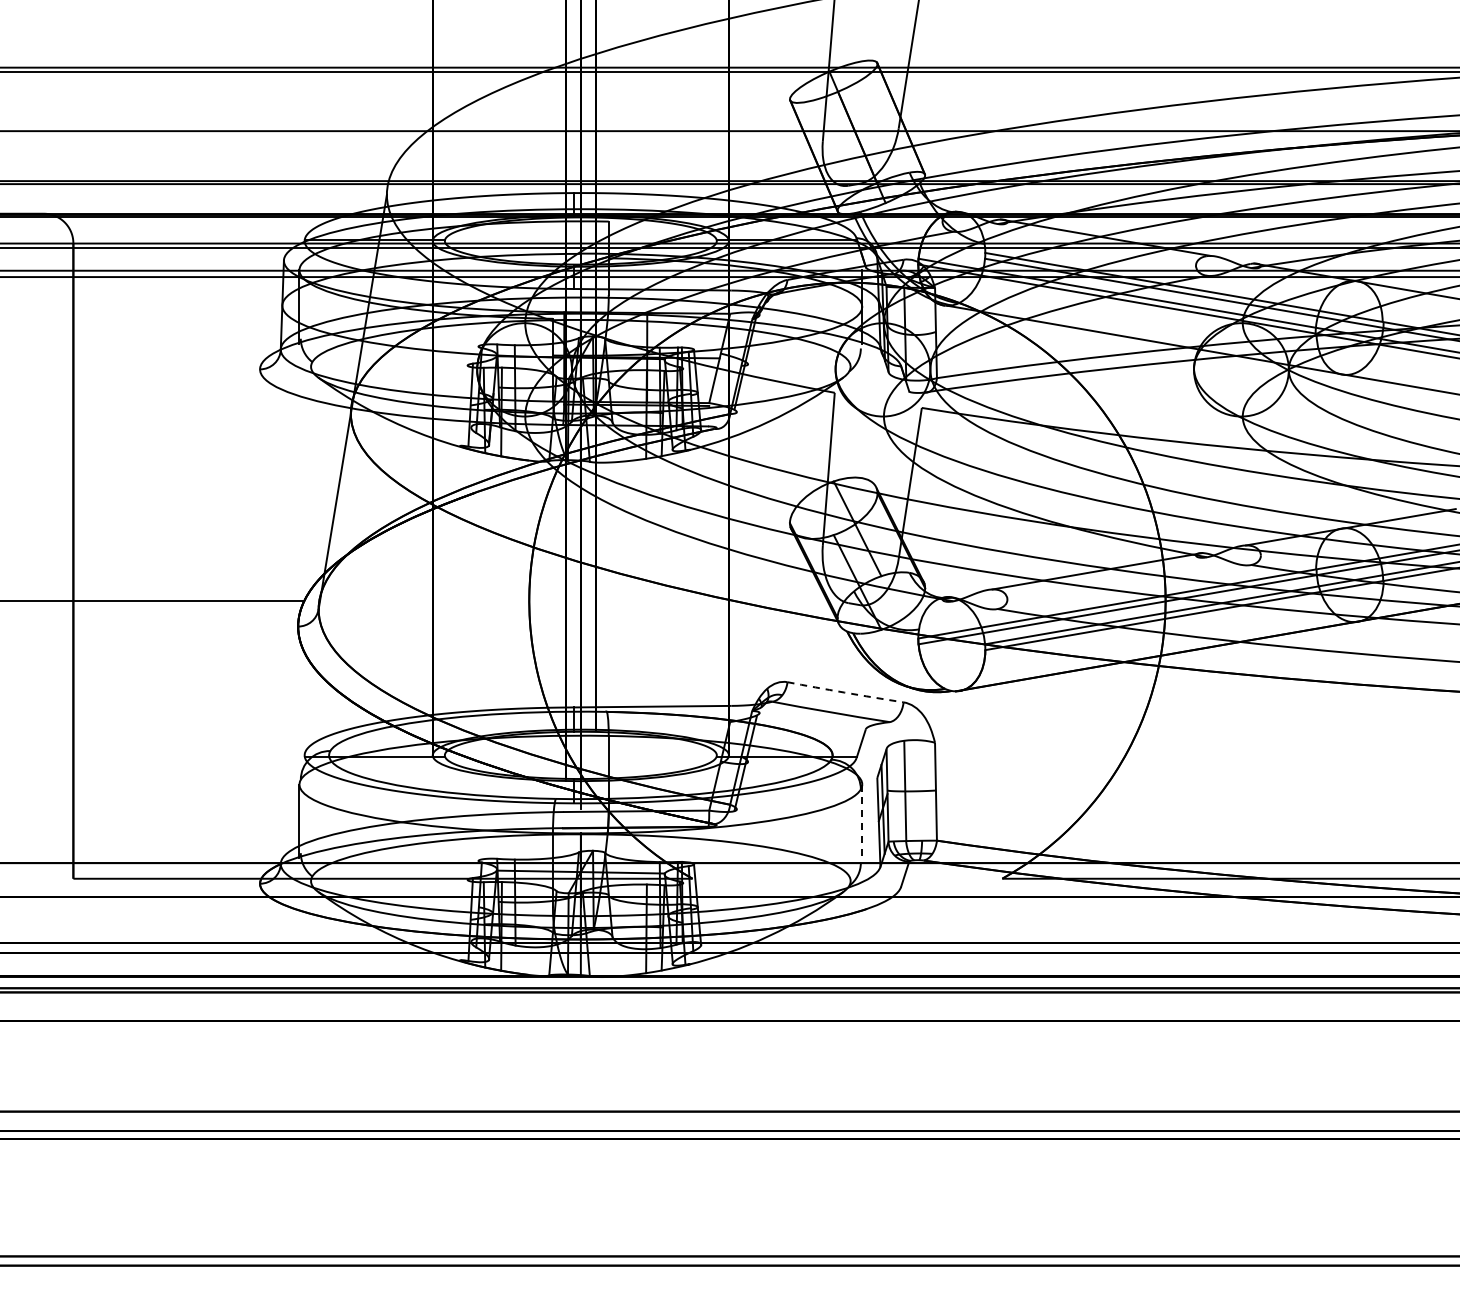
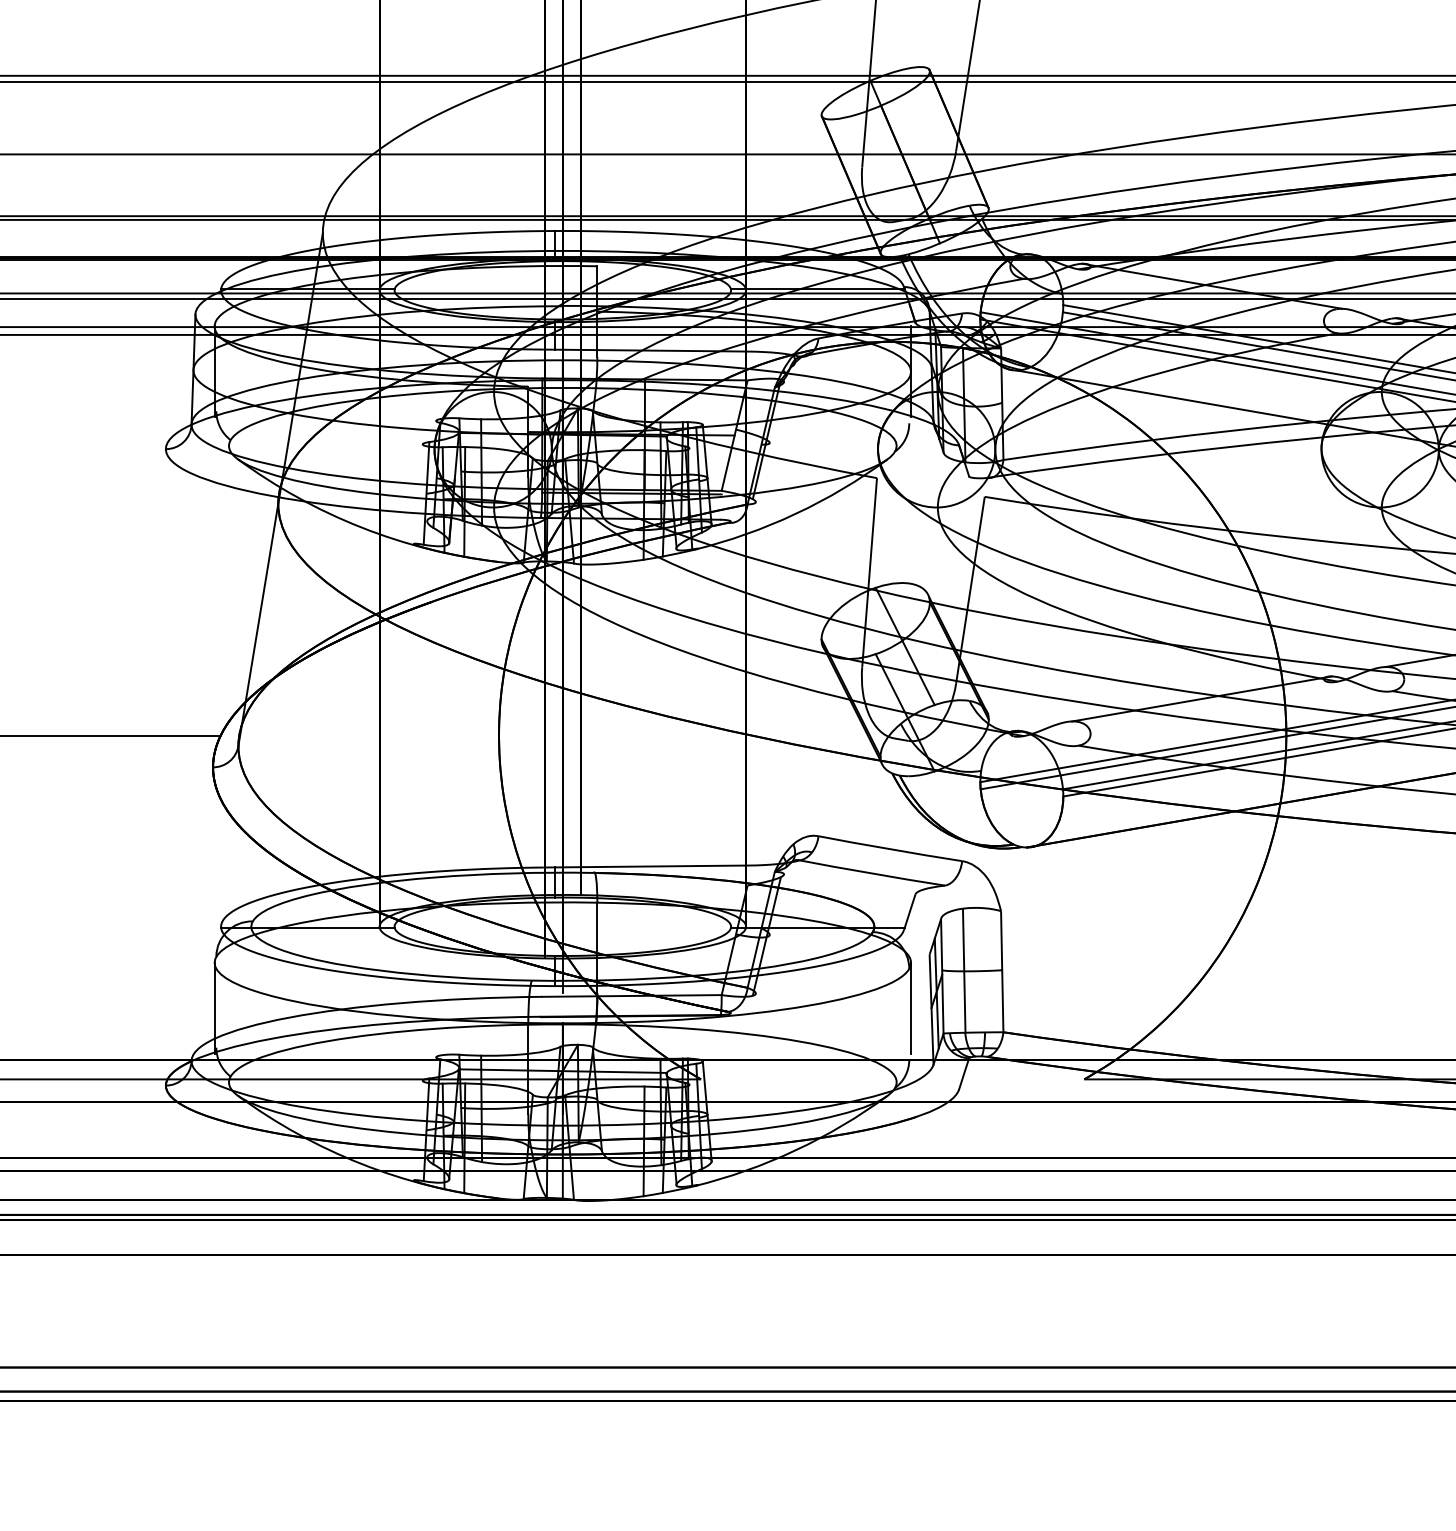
arc: (845, 692) -> (890, 848), dashed -> solid
line: (862, 821) -> (911, 1008), dashed -> solid

